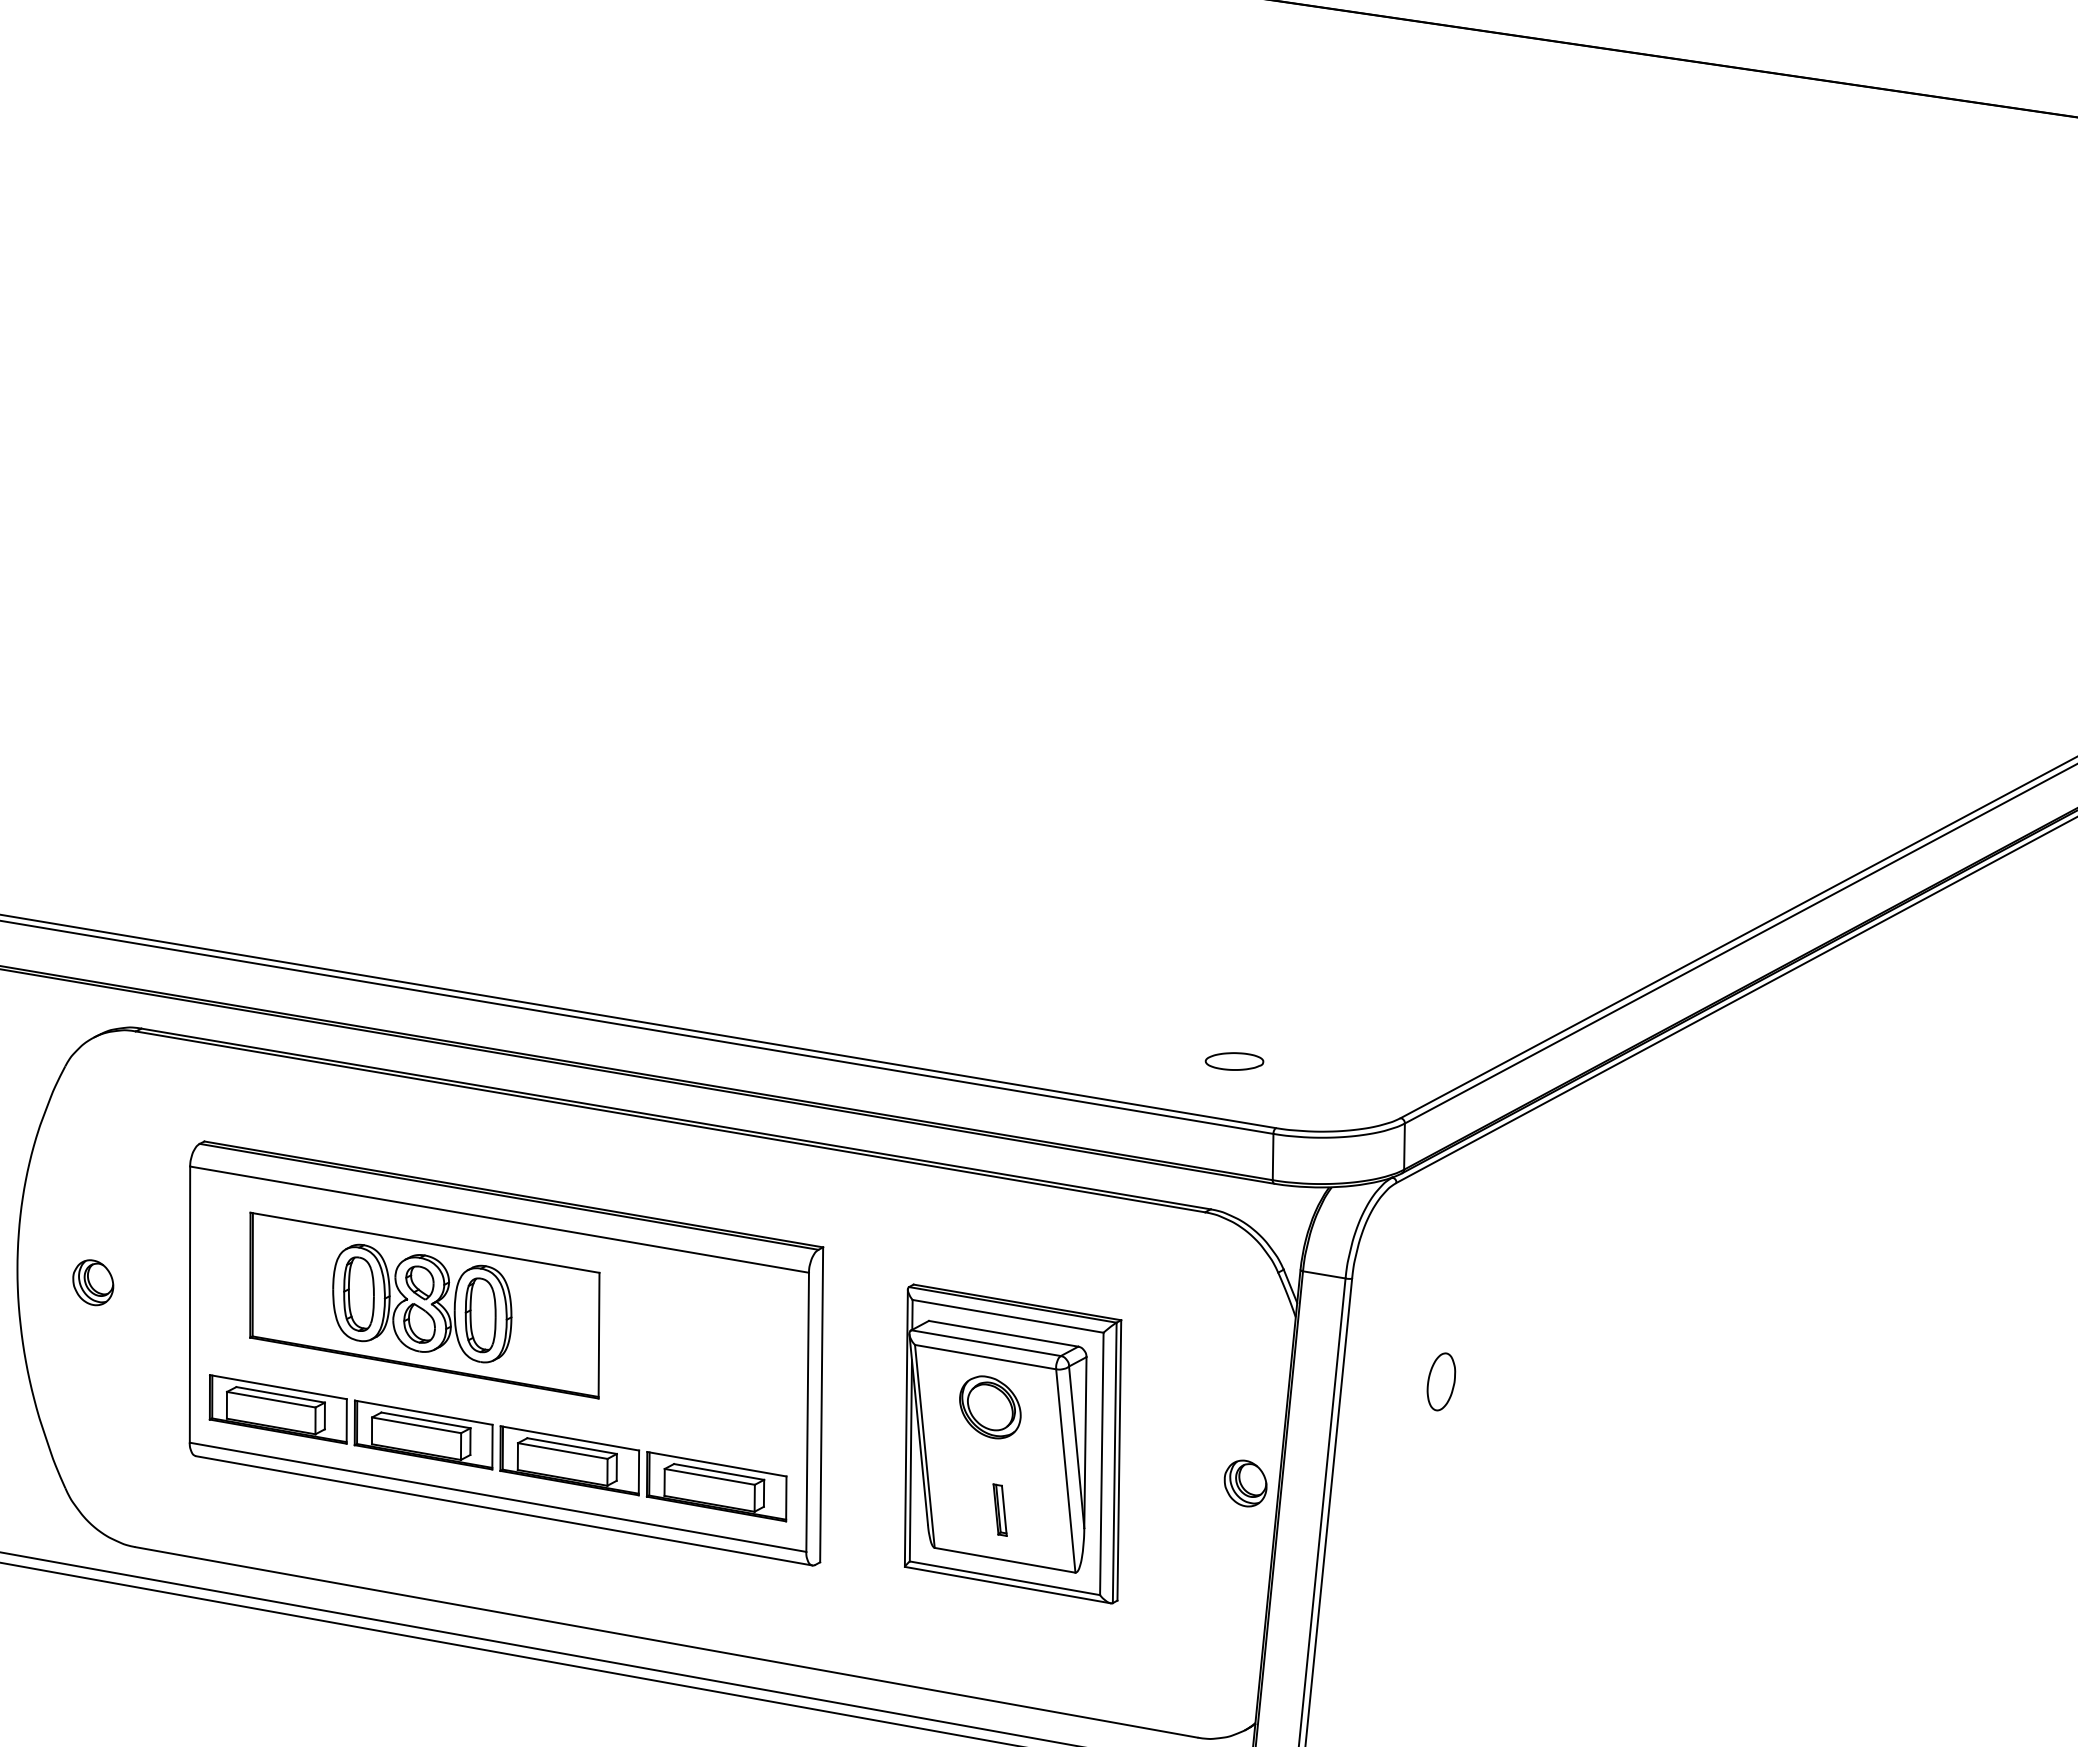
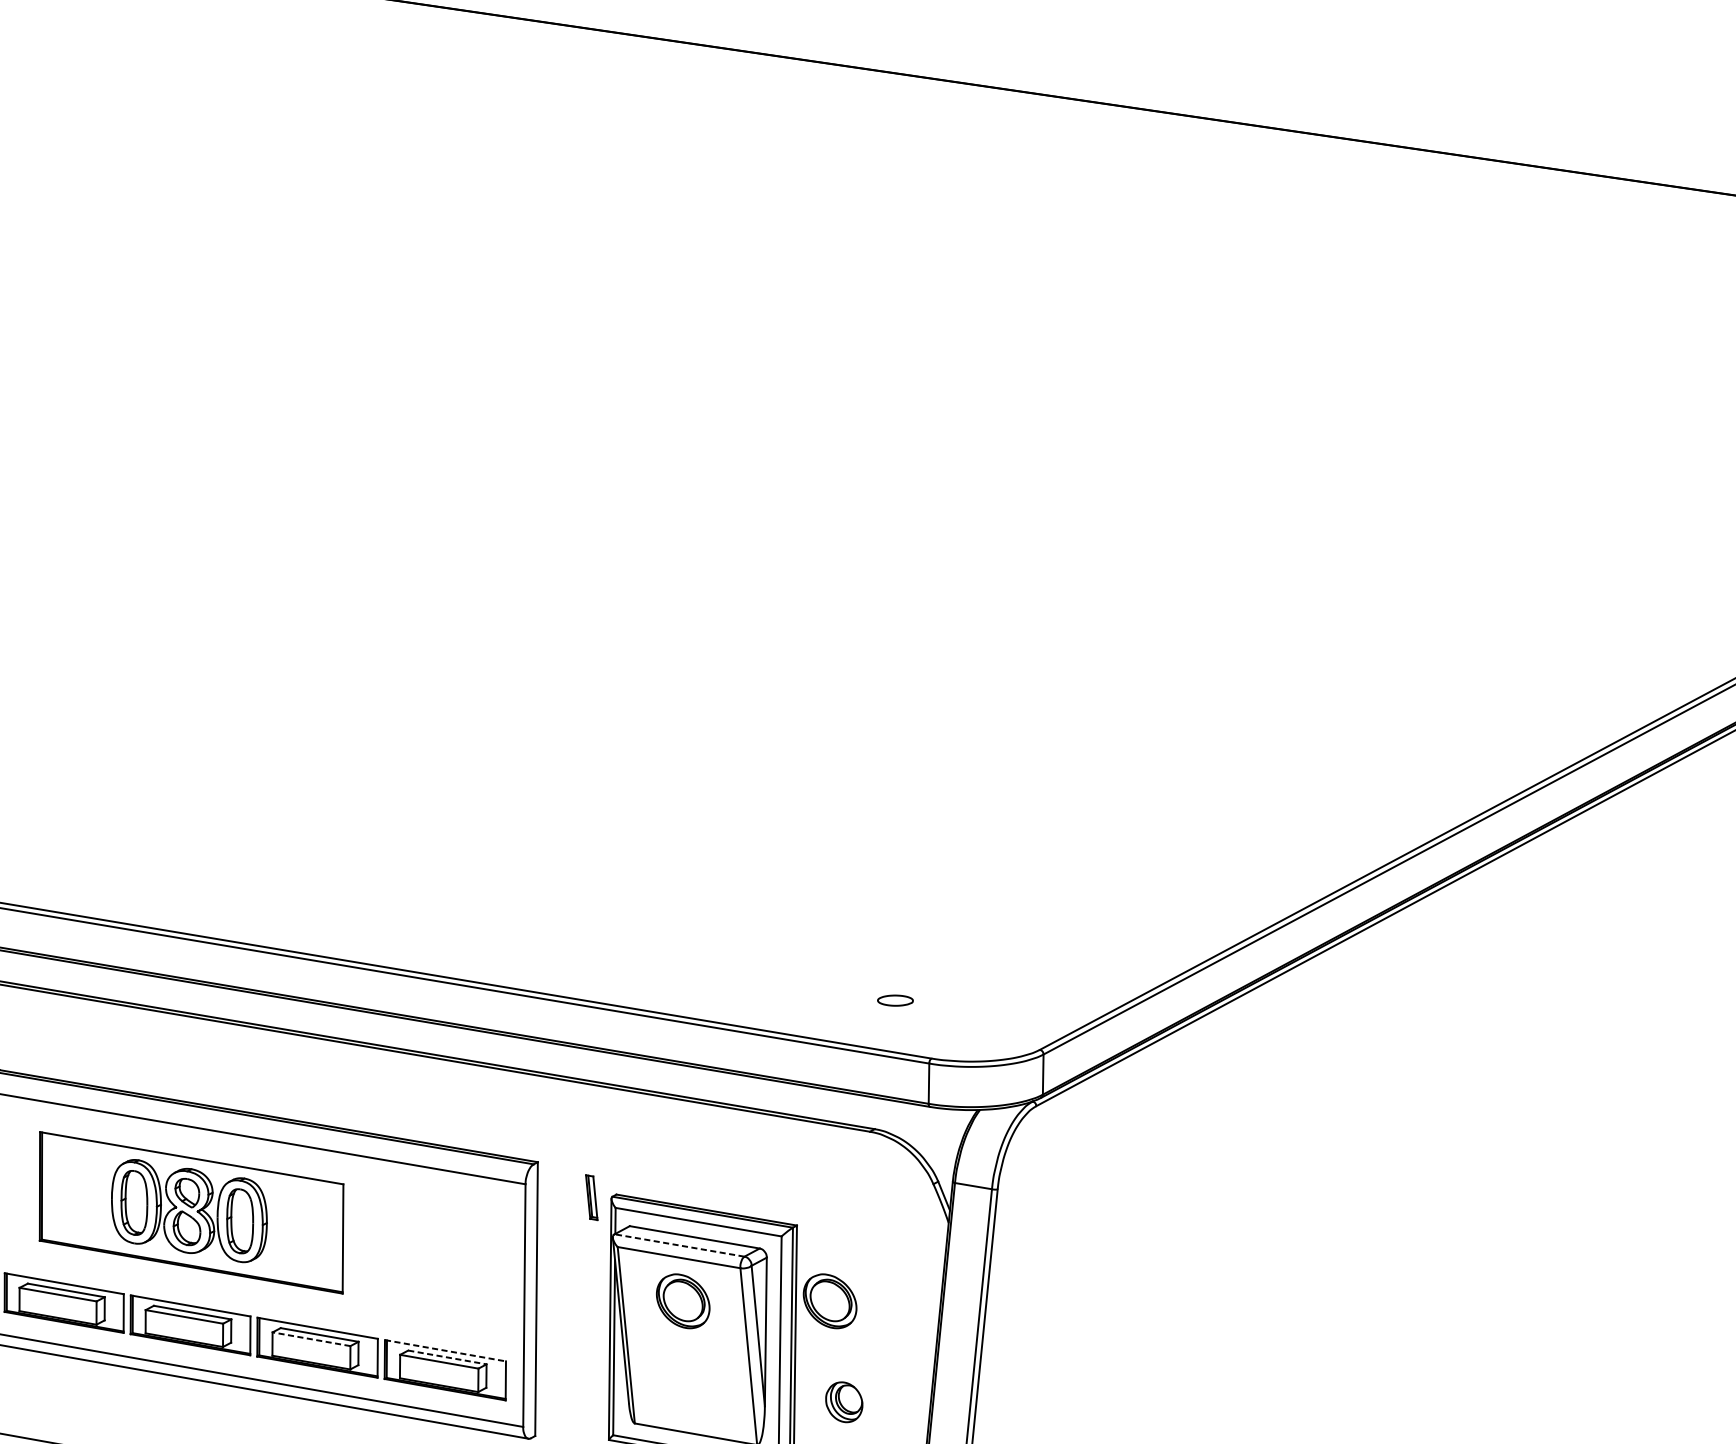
part: (1234, 1061) -> (895, 1000), size x0.7
line: (986, 1343) -> (679, 1245), solid -> dashed
part: (1441, 1381) -> (1075, 1278), removed
part: (1159, 1407) -> (830, 1301), added
line: (562, 1450) -> (311, 1338), solid -> dashed
line: (716, 1464) -> (445, 1350), solid -> dashed
line: (719, 1471) -> (447, 1357), solid -> dashed
part: (1245, 1483) -> (844, 1402), moved
part: (999, 1509) -> (591, 1197), moved

